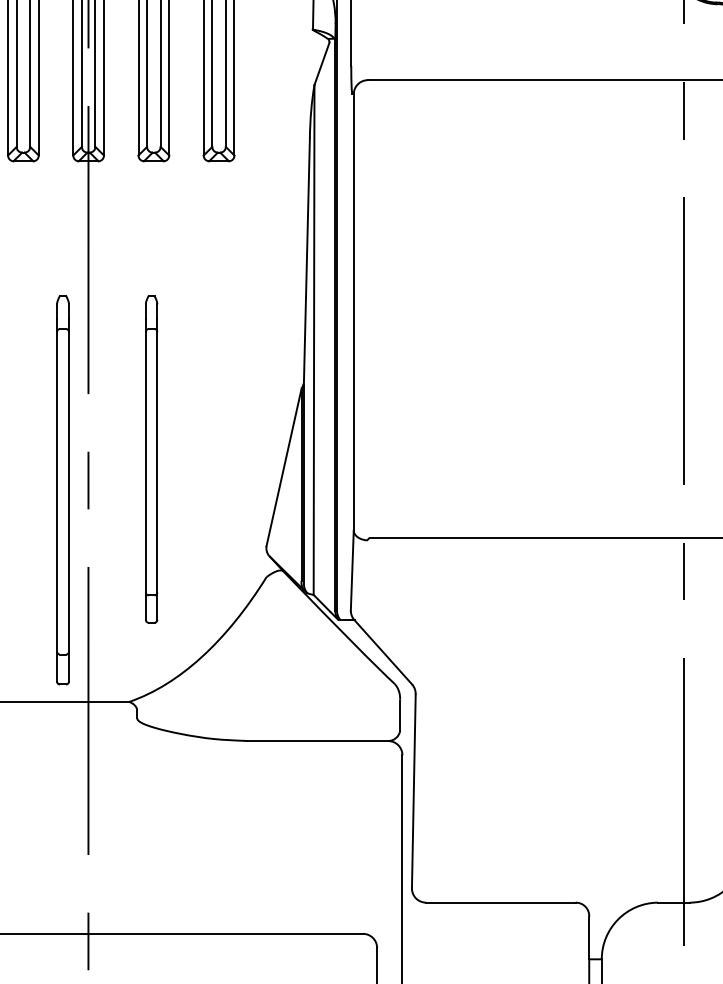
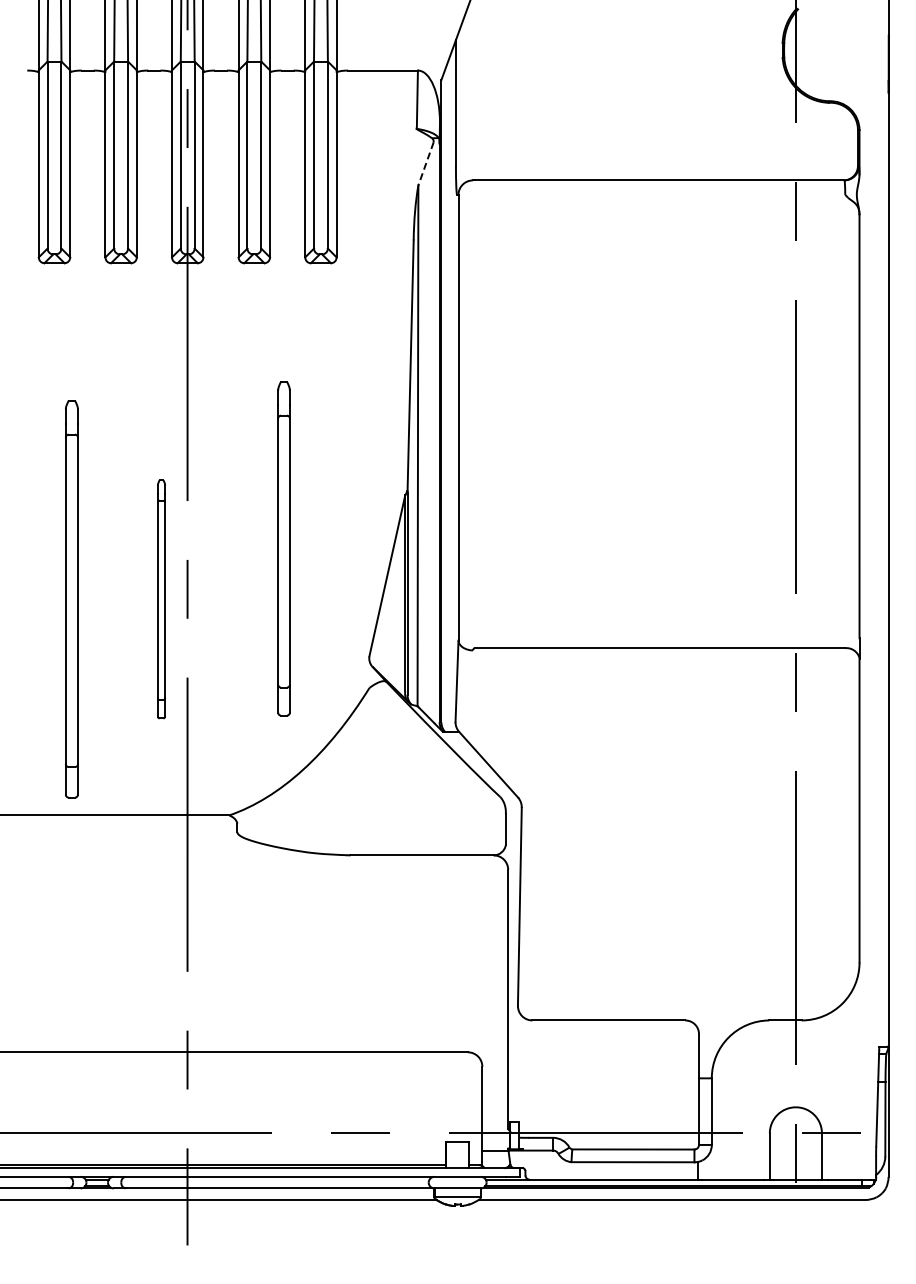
line: (322, 63) -> (426, 163), solid -> dashed
part: (151, 459) -> (283, 548), moved
part: (62, 490) -> (161, 599), size x0.6

